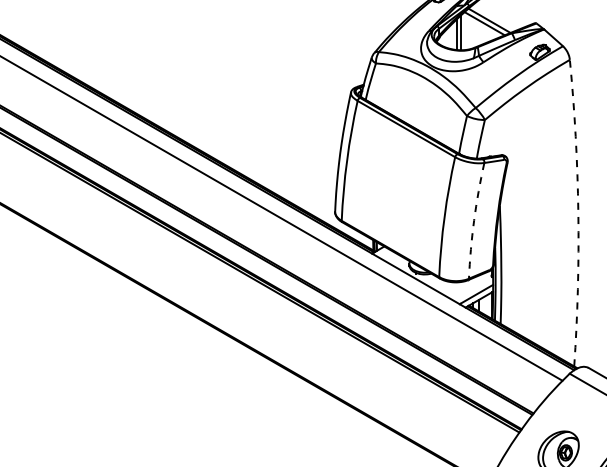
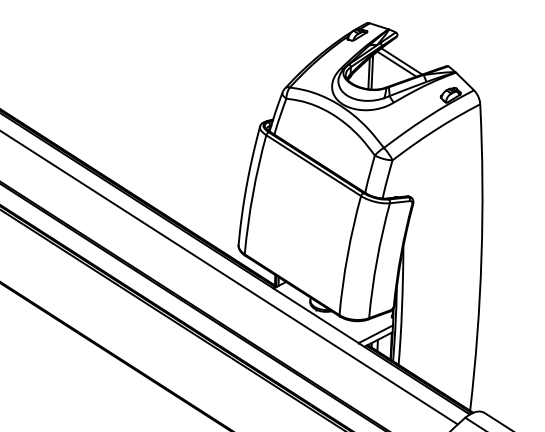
arc: (578, 213) -> (481, 258), dashed -> solid
arc: (474, 220) -> (377, 260), dashed -> solid

